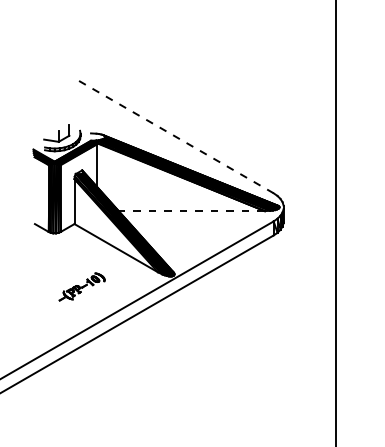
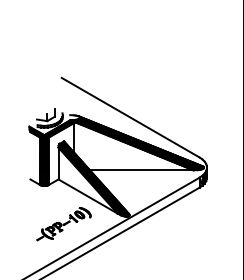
line: (176, 137) -> (130, 118), dashed -> solid
line: (191, 211) -> (141, 170), dashed -> solid
part: (81, 286) -> (63, 223), size x1.67

